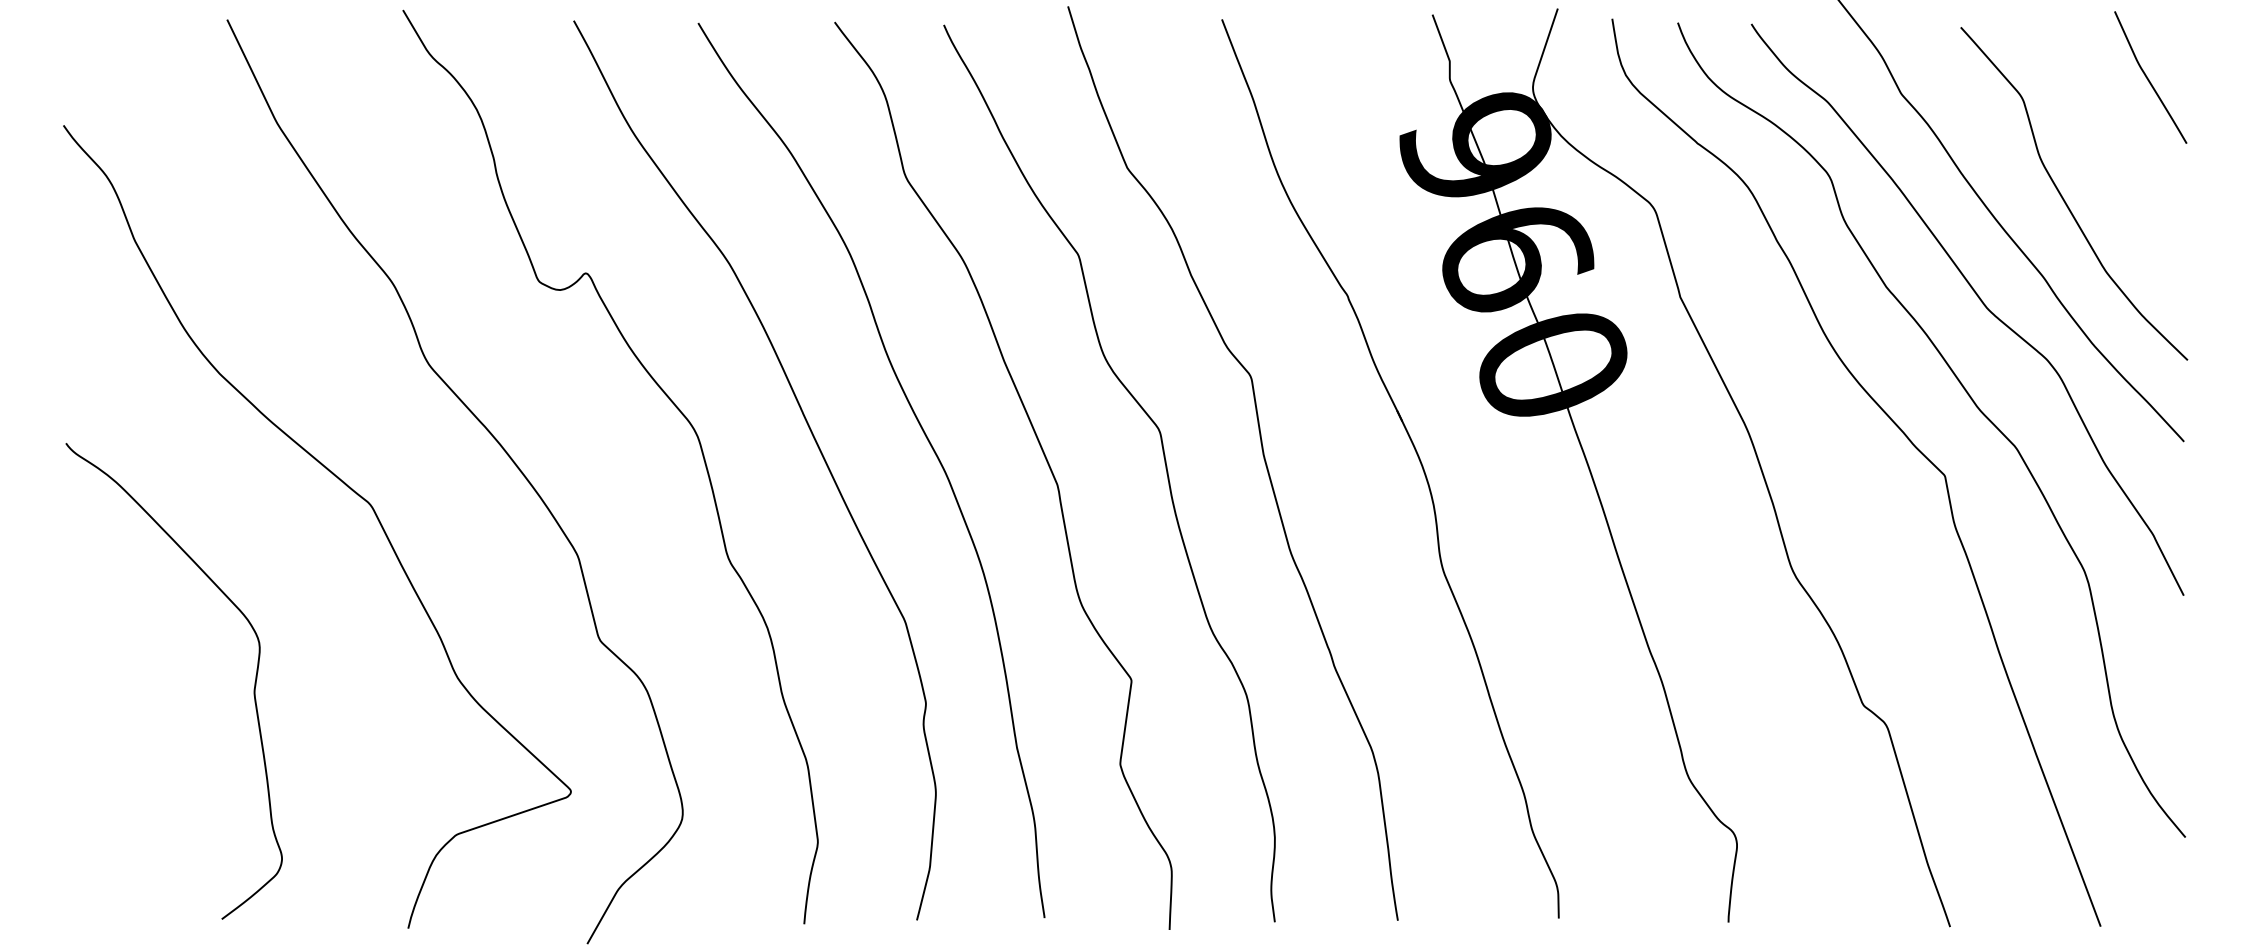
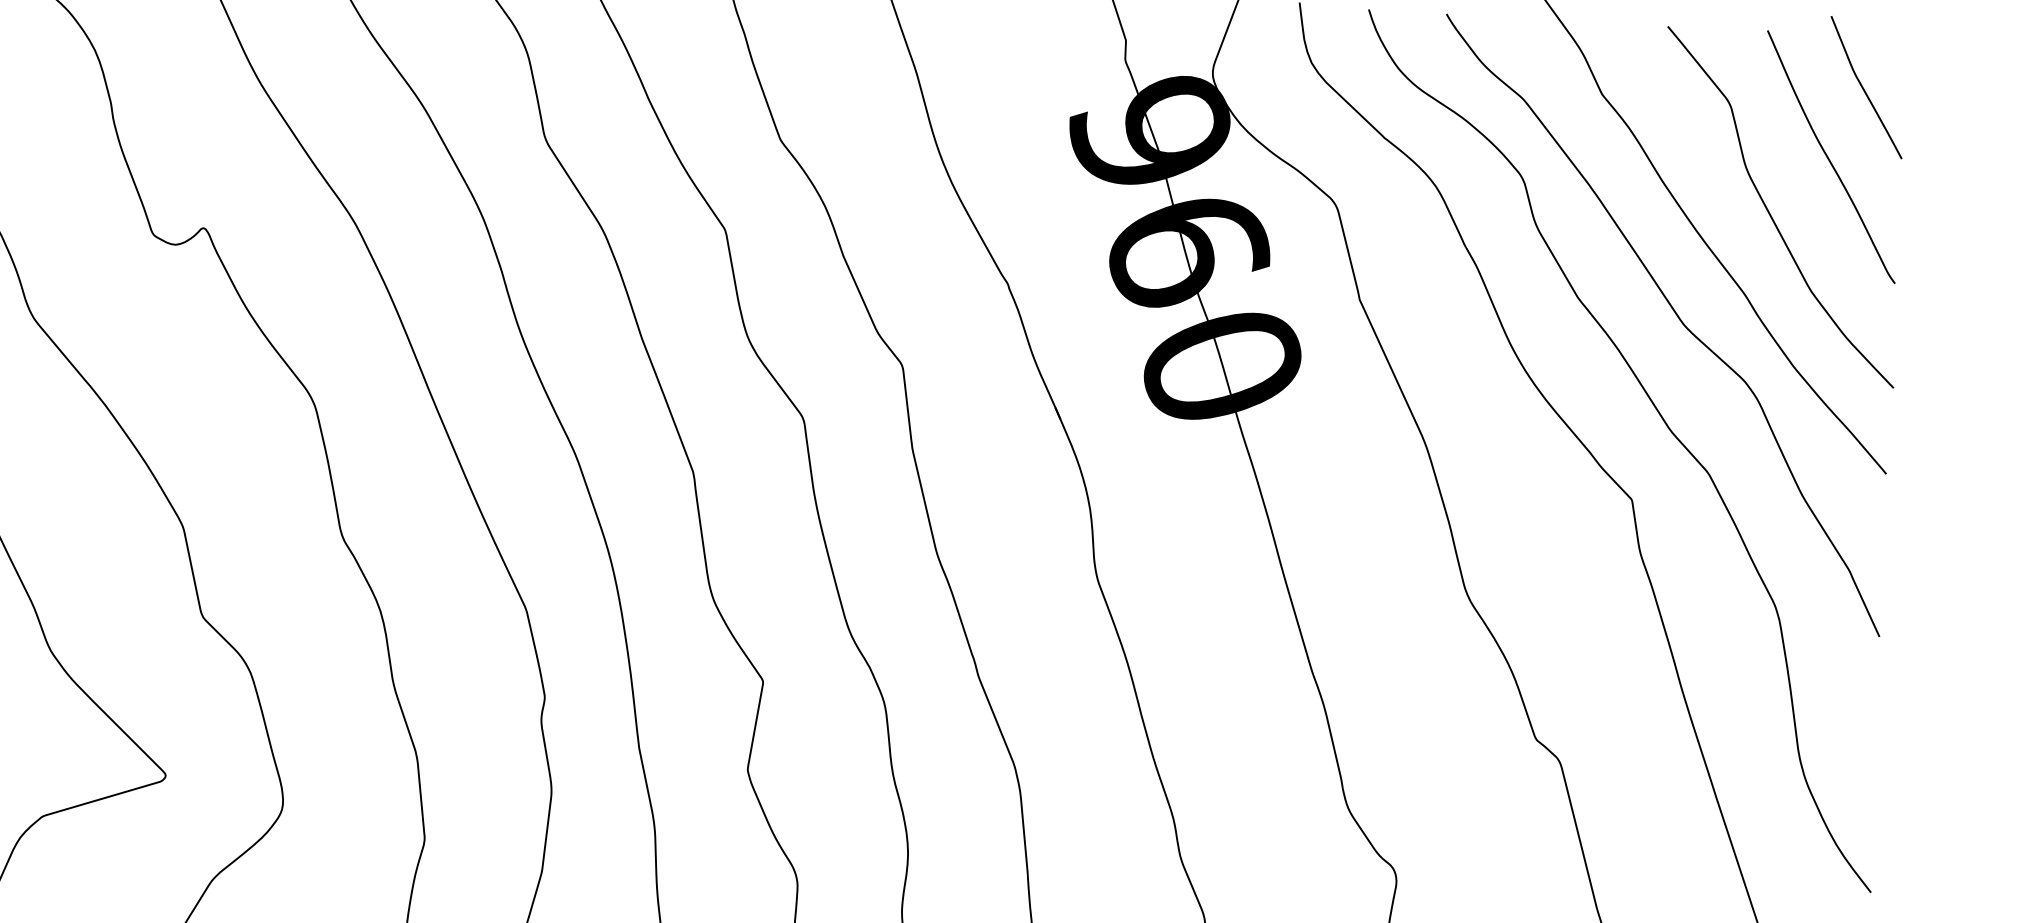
curve: (2118, 145) -> (1829, 158), added

